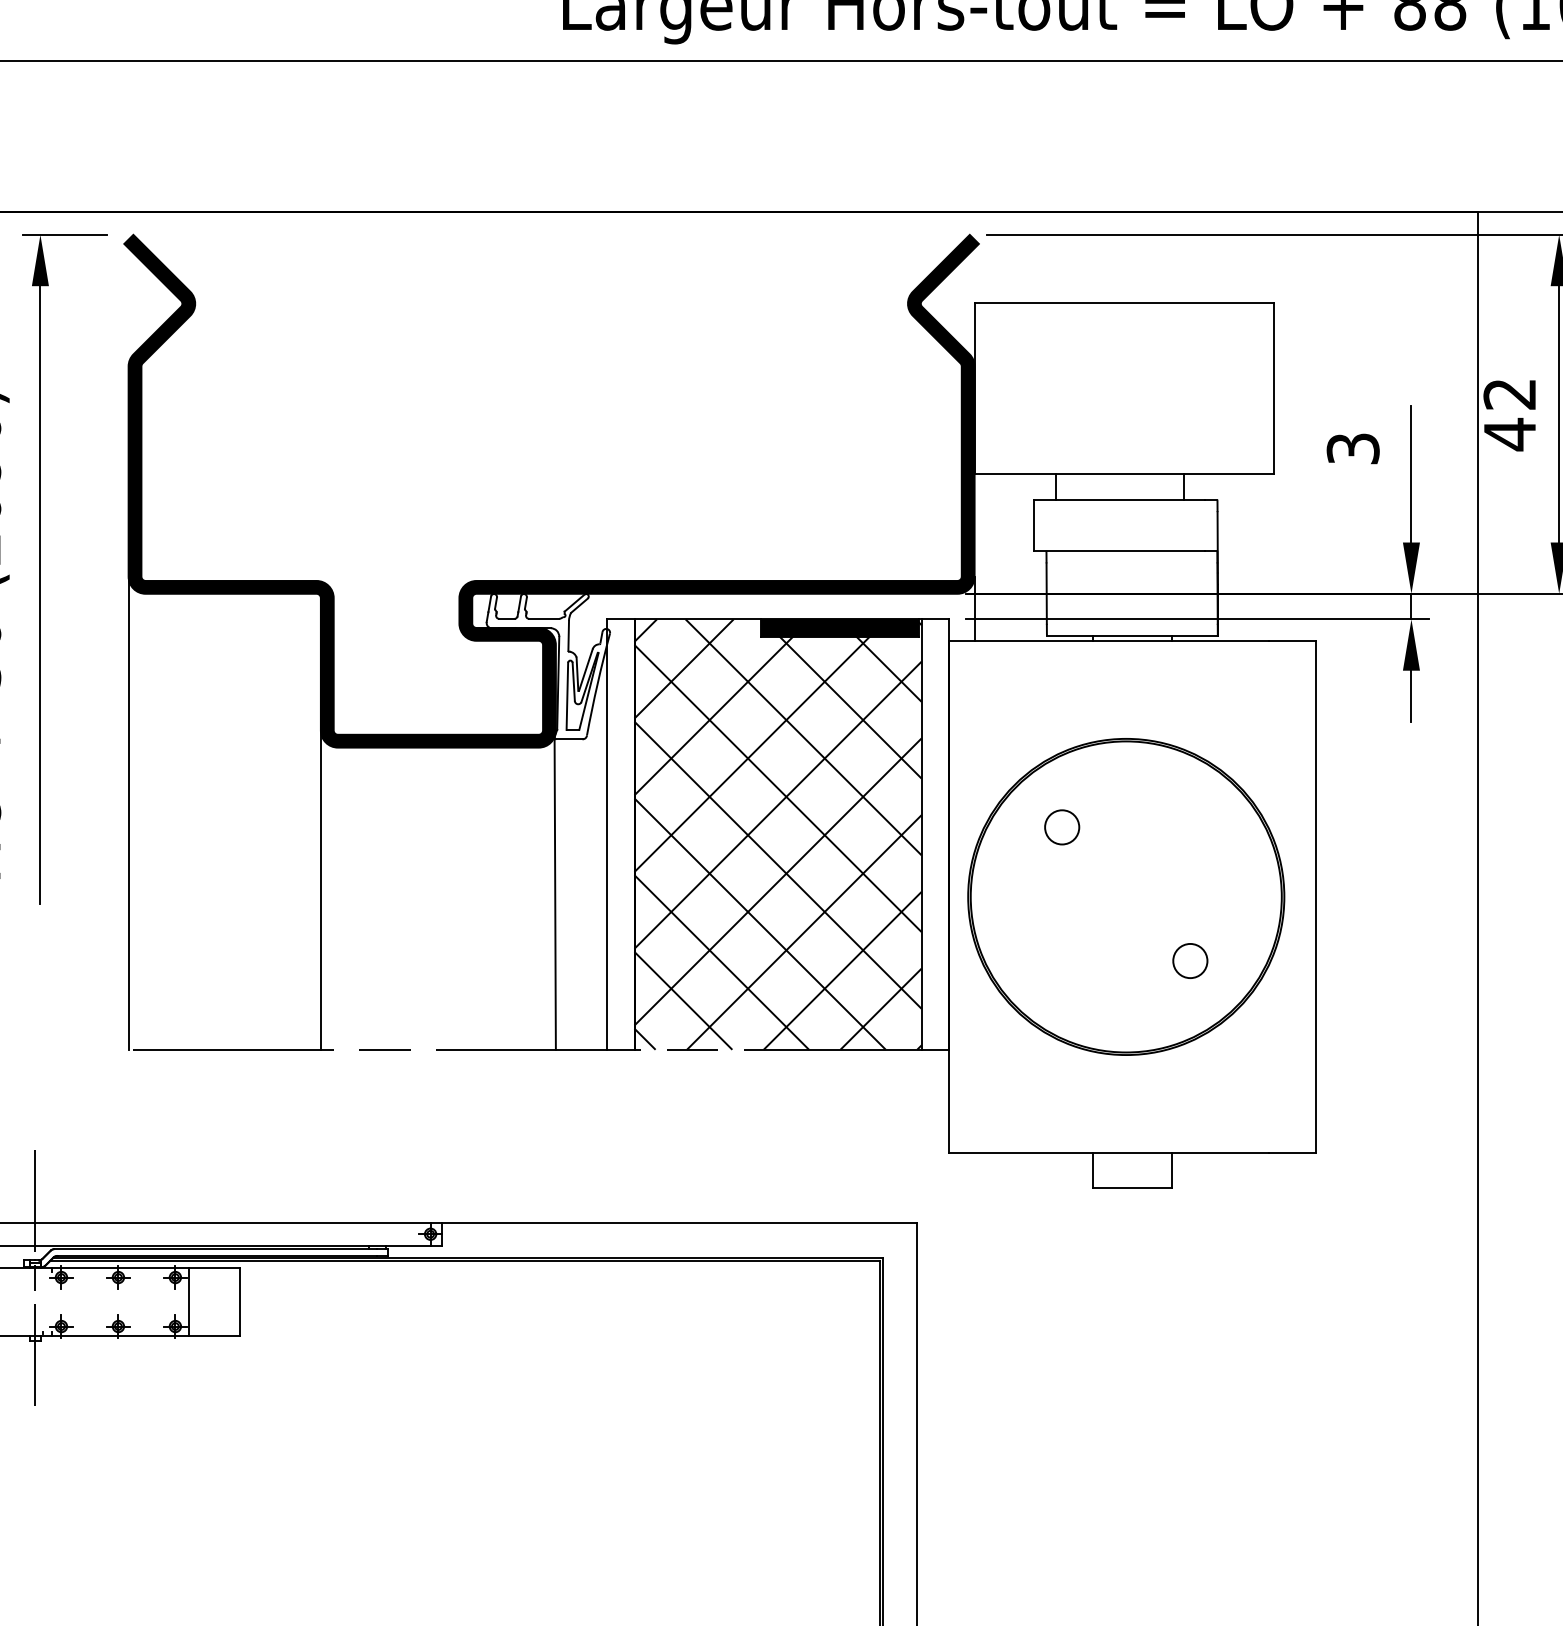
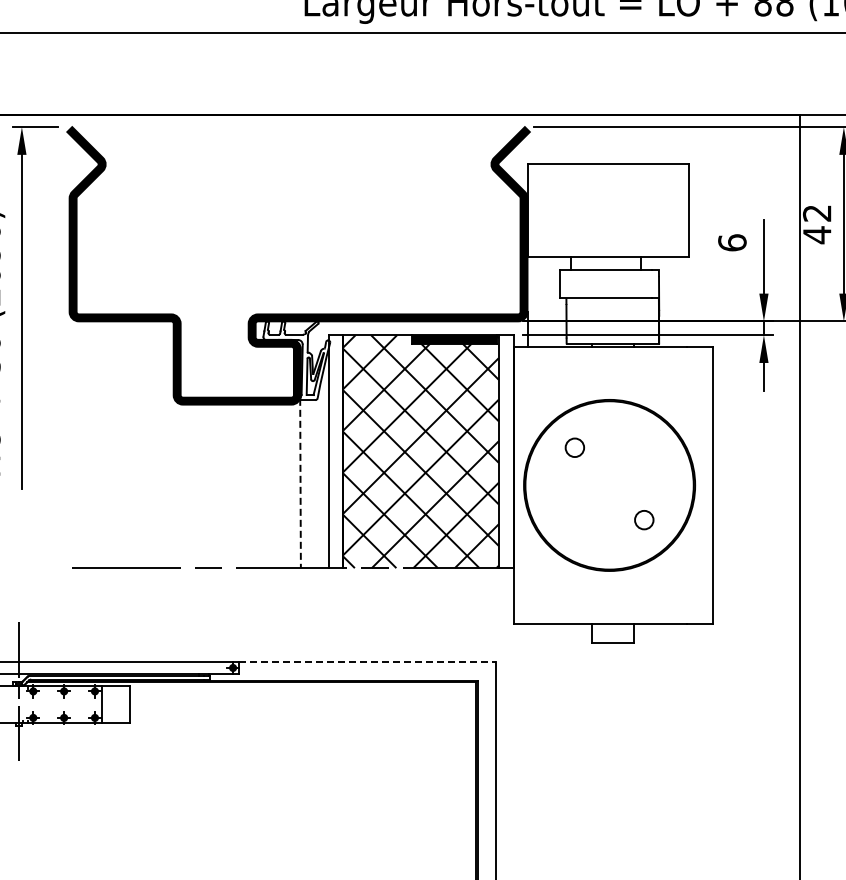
text: (1353, 448) -> (732, 242), 3 -> 6
line: (128, 813) -> (69, 440), removed
line: (320, 889) -> (173, 481), removed
line: (555, 893) -> (300, 483), solid -> dashed
line: (678, 1224) -> (367, 662), solid -> dashed

